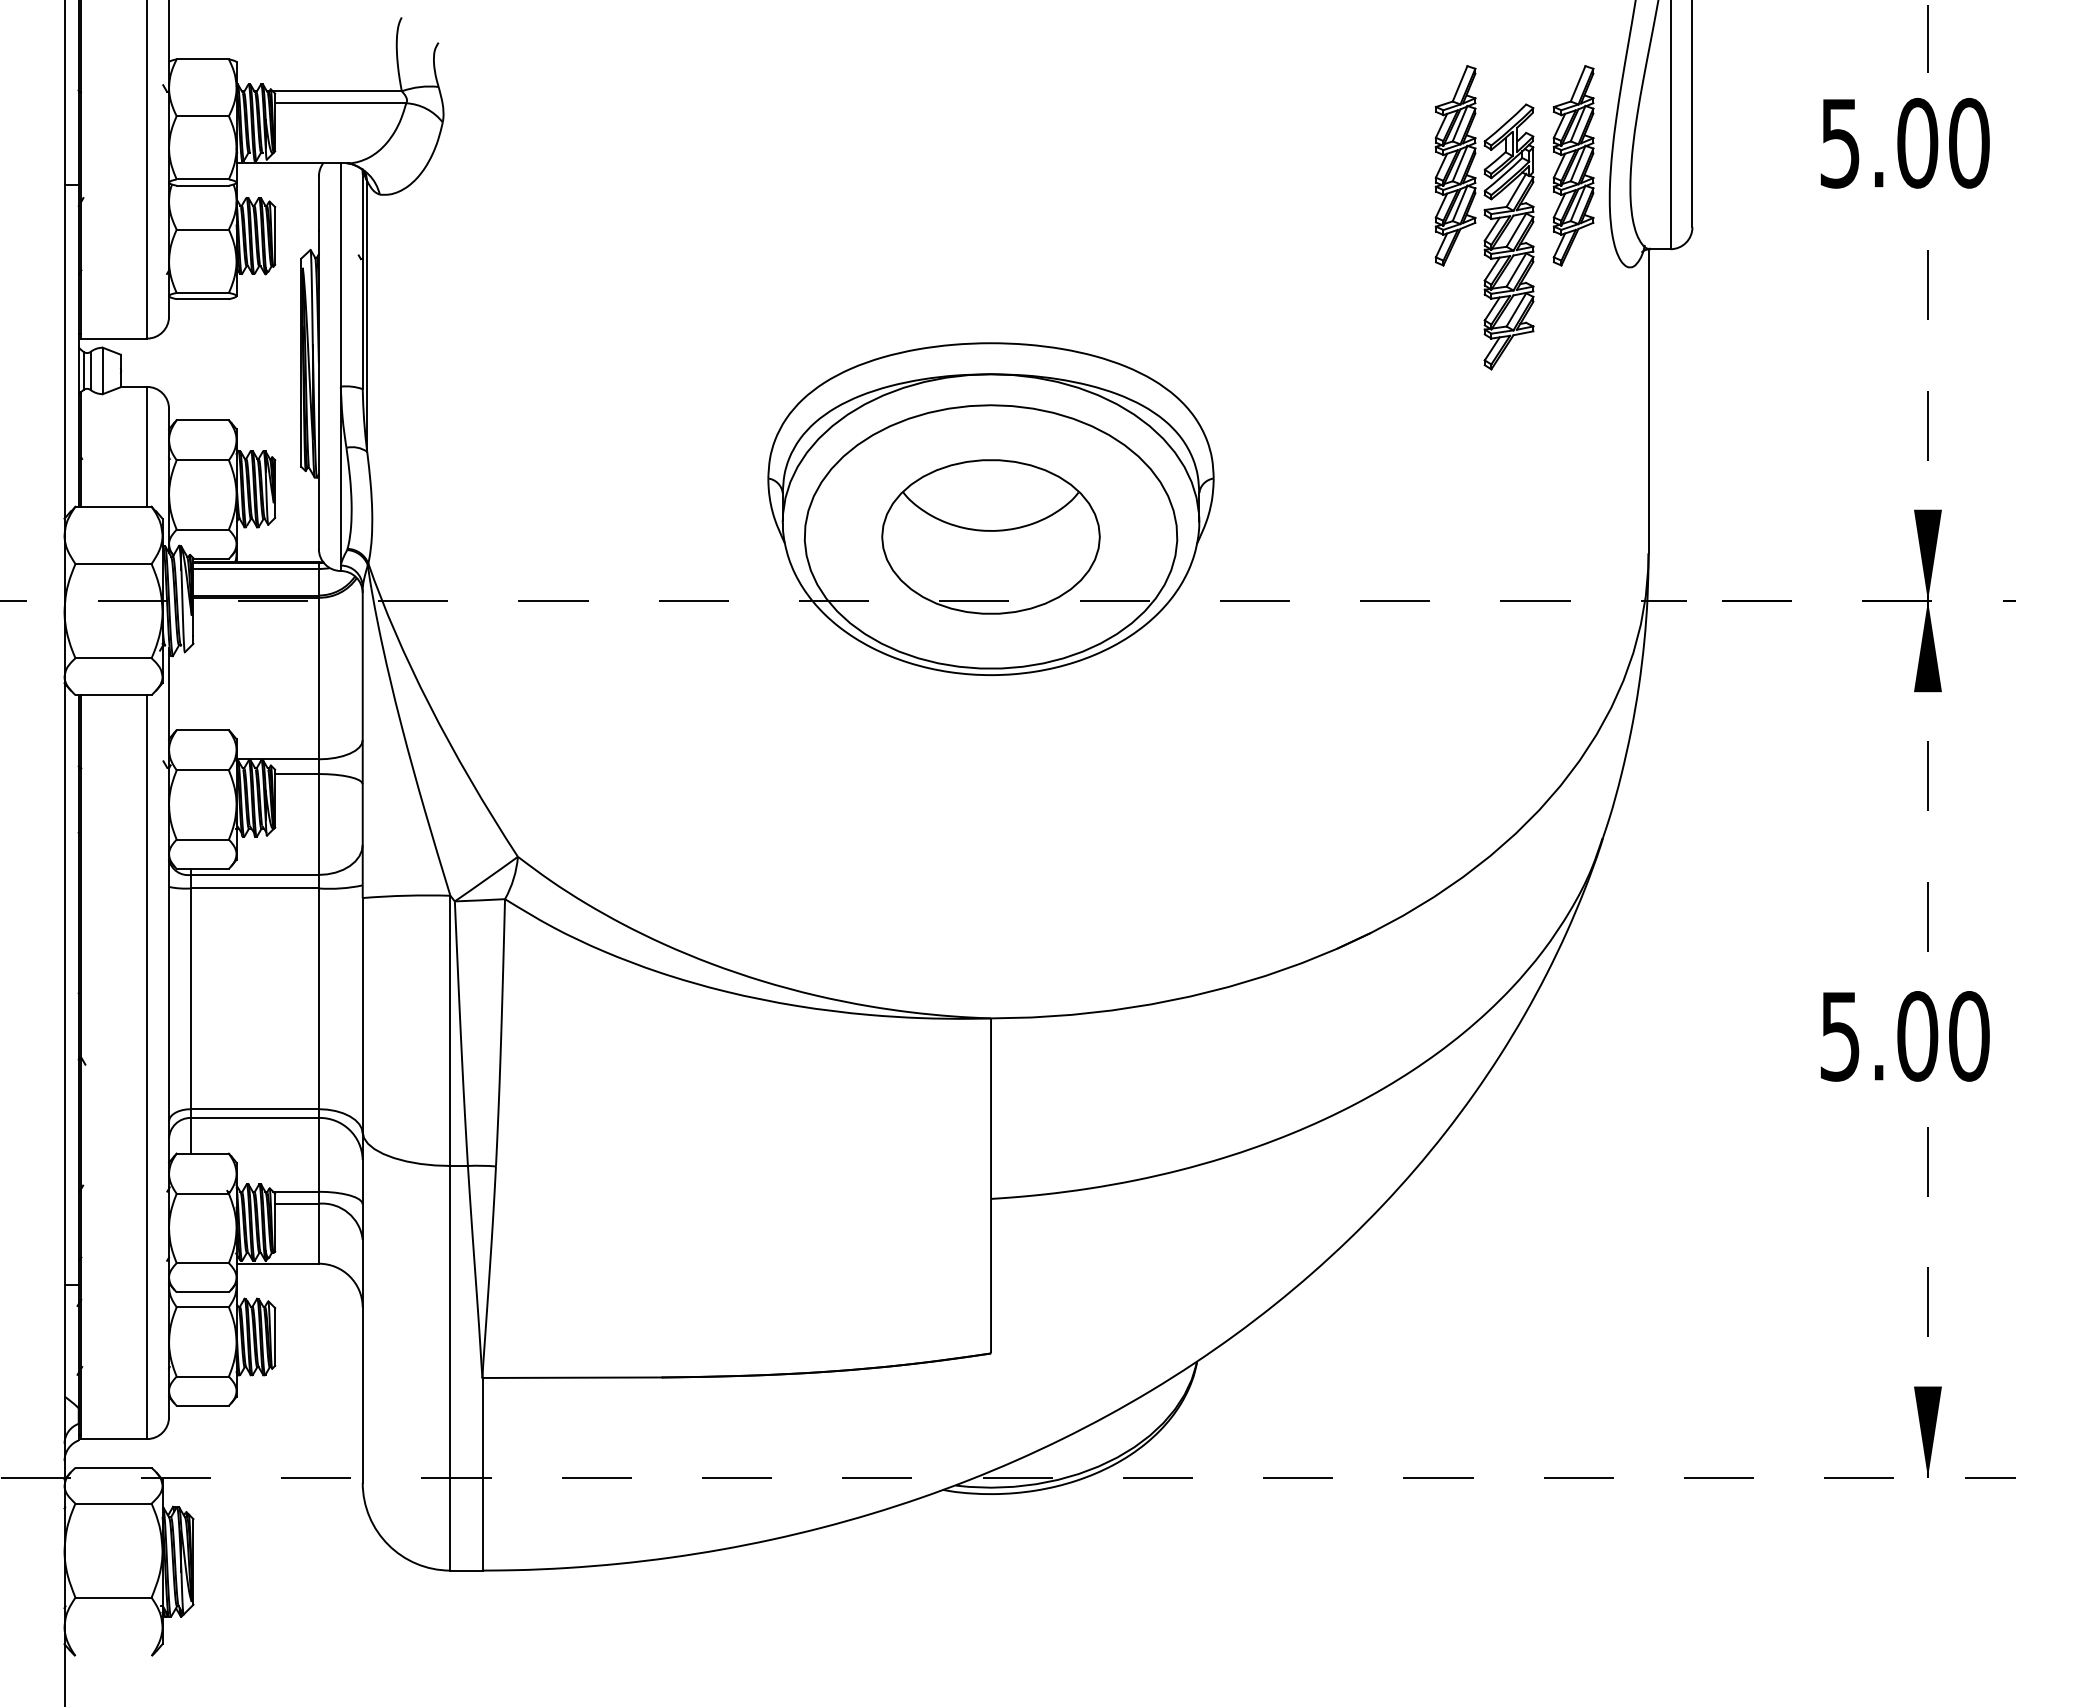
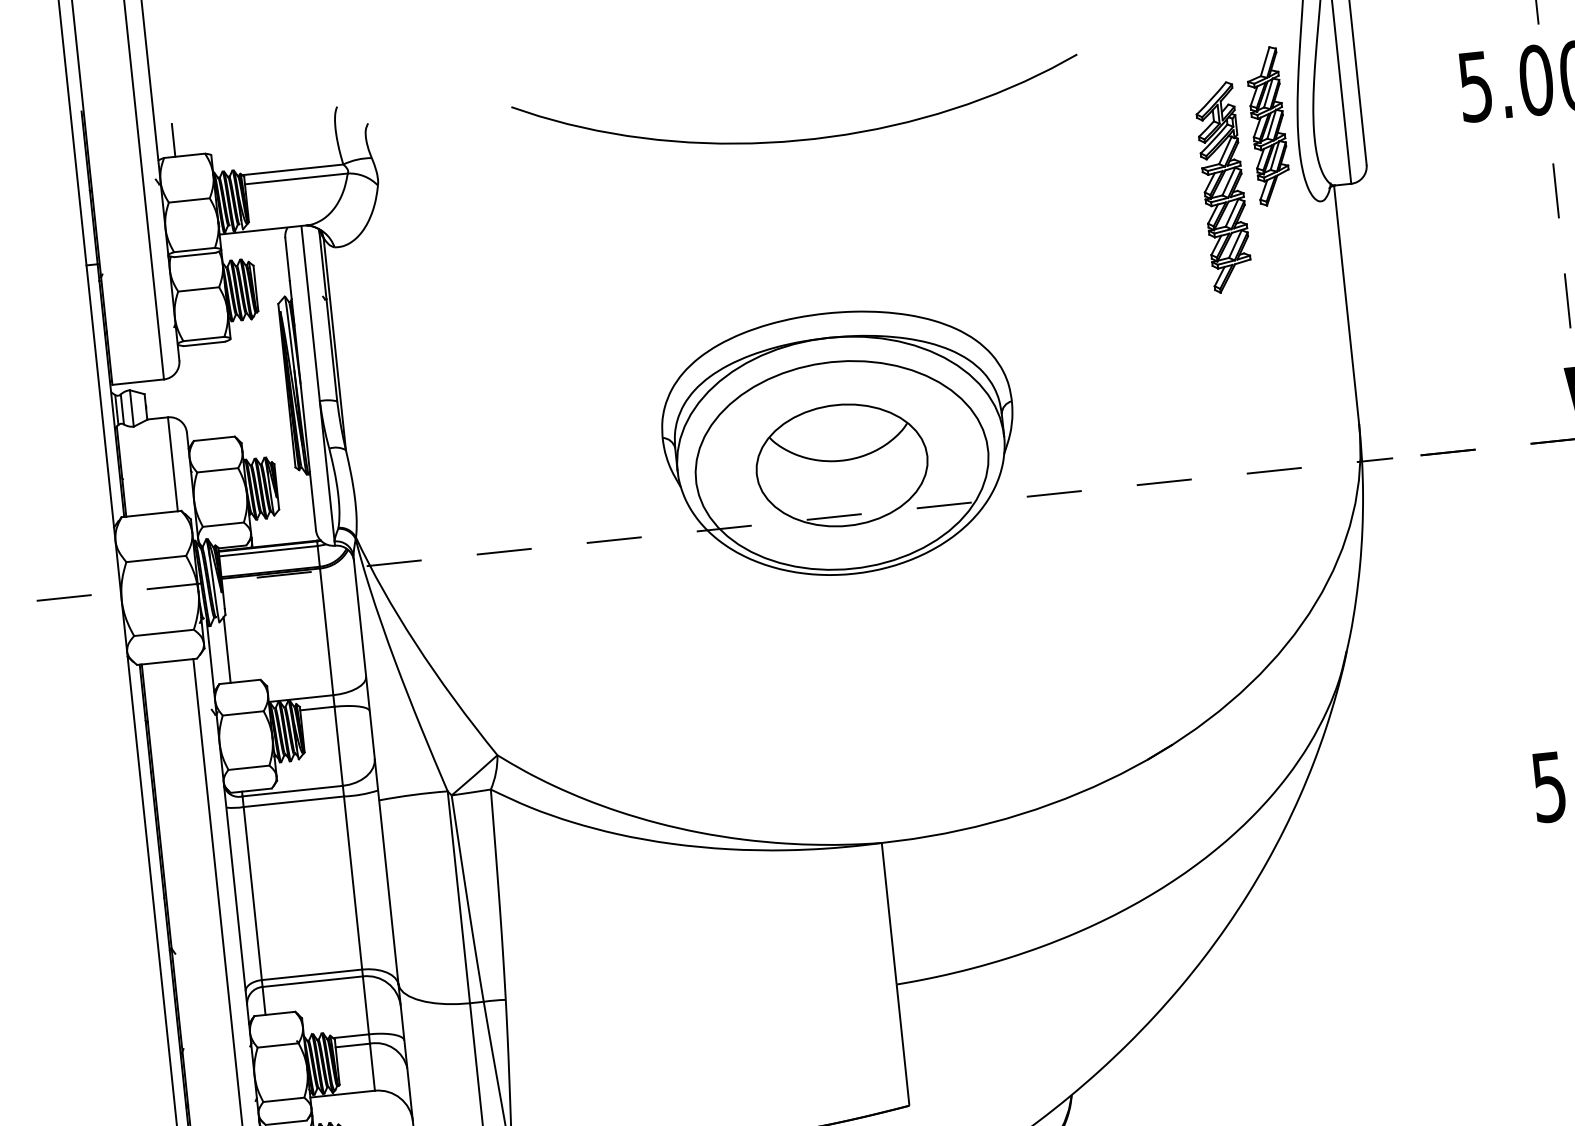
line: (190, 38) -> (173, 140), added
curve: (981, 120) -> (800, 139), added
part: (1455, 165) -> (1175, 135), removed
line: (190, 688) -> (226, 650), added

